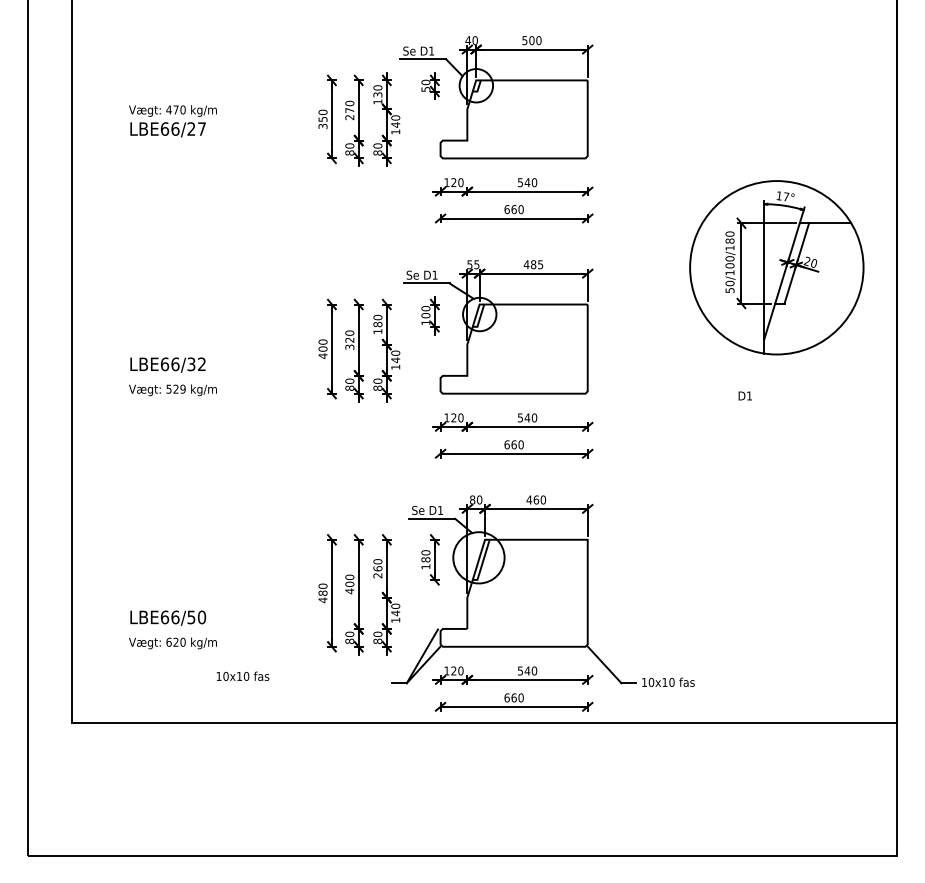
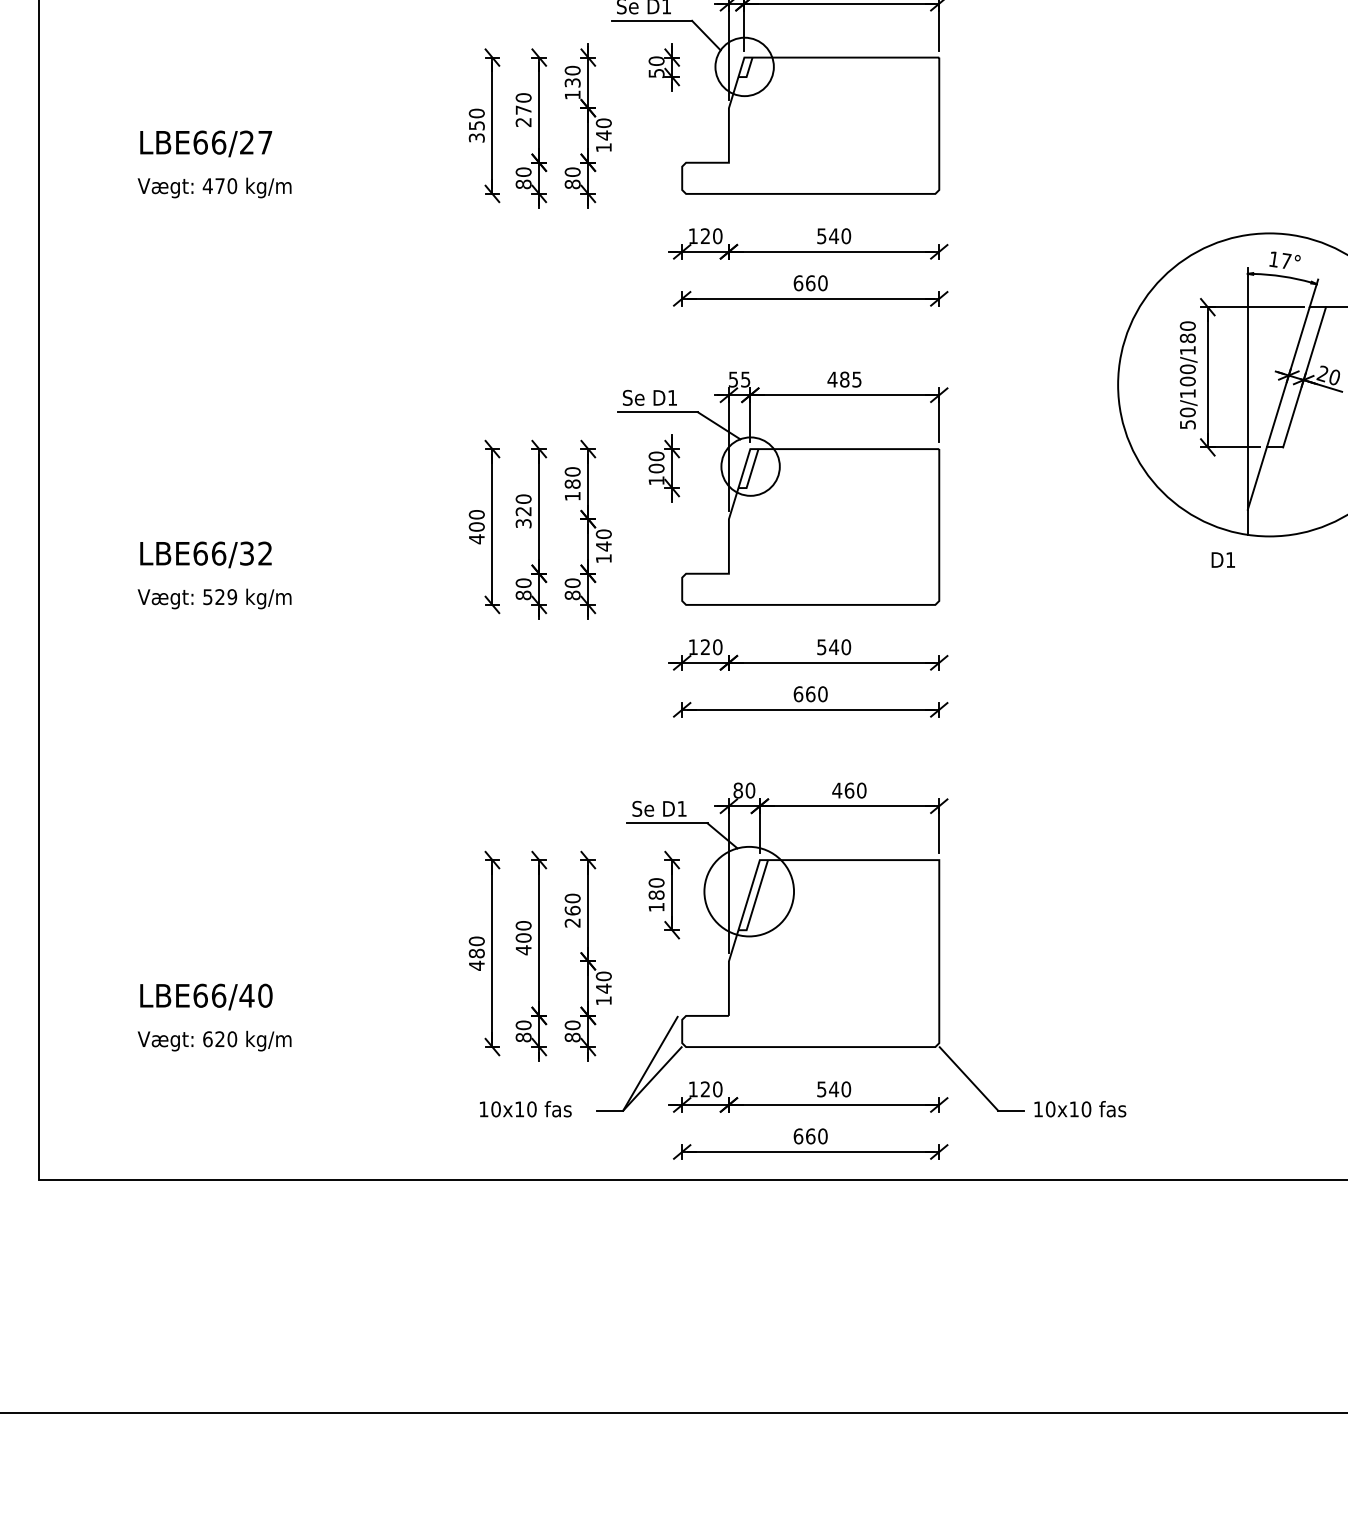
text: (172, 110) -> (213, 187), moved
text: (744, 395) -> (1221, 559), moved
text: (191, 617) -> (247, 995), LBE66/50 -> LBE66/40
text: (242, 675) -> (524, 1107), moved

